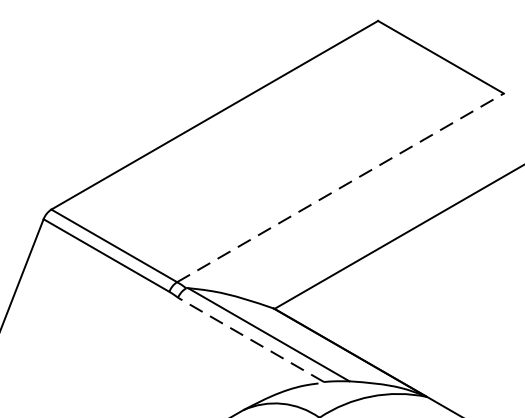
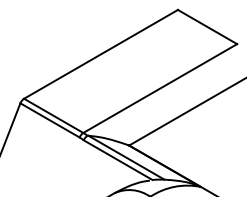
line: (341, 187) -> (160, 88), dashed -> solid
line: (251, 340) -> (118, 160), dashed -> solid

